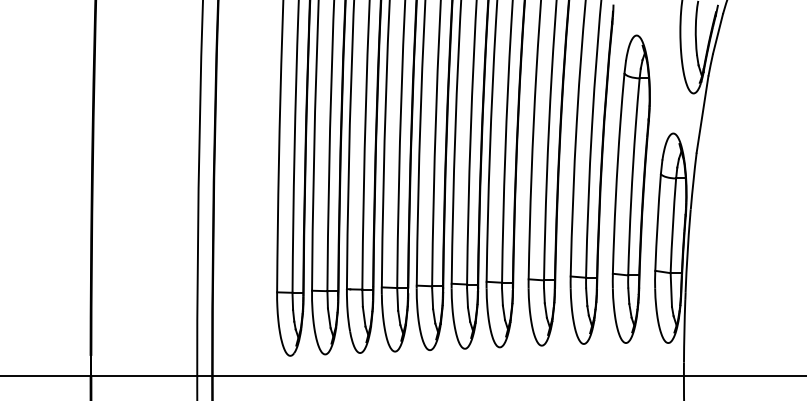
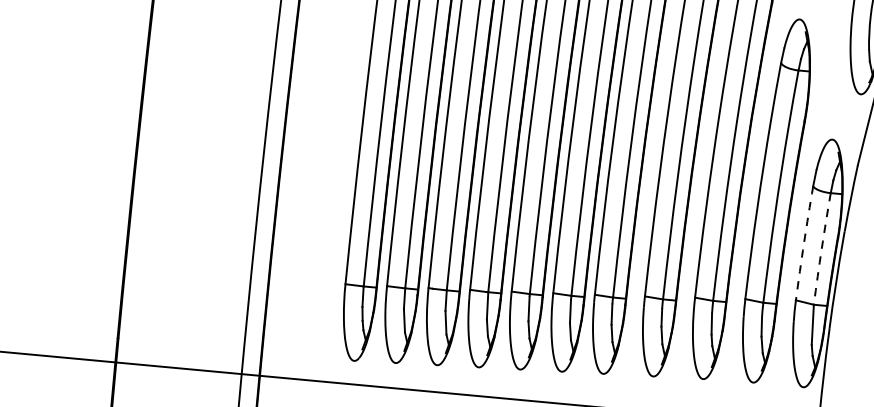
arc: (657, 222) -> (803, 243), solid -> dashed
arc: (672, 225) -> (821, 248), solid -> dashed

